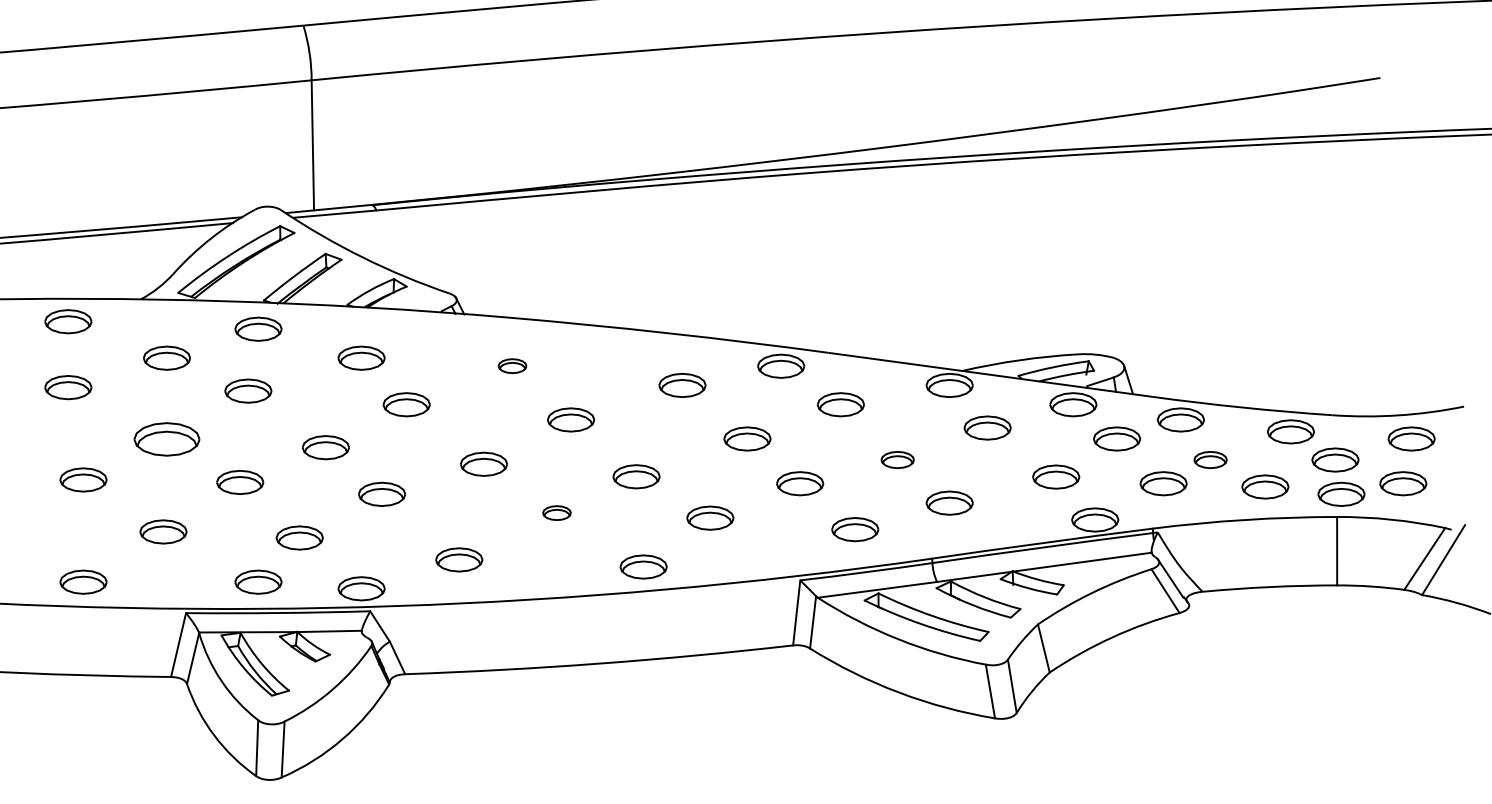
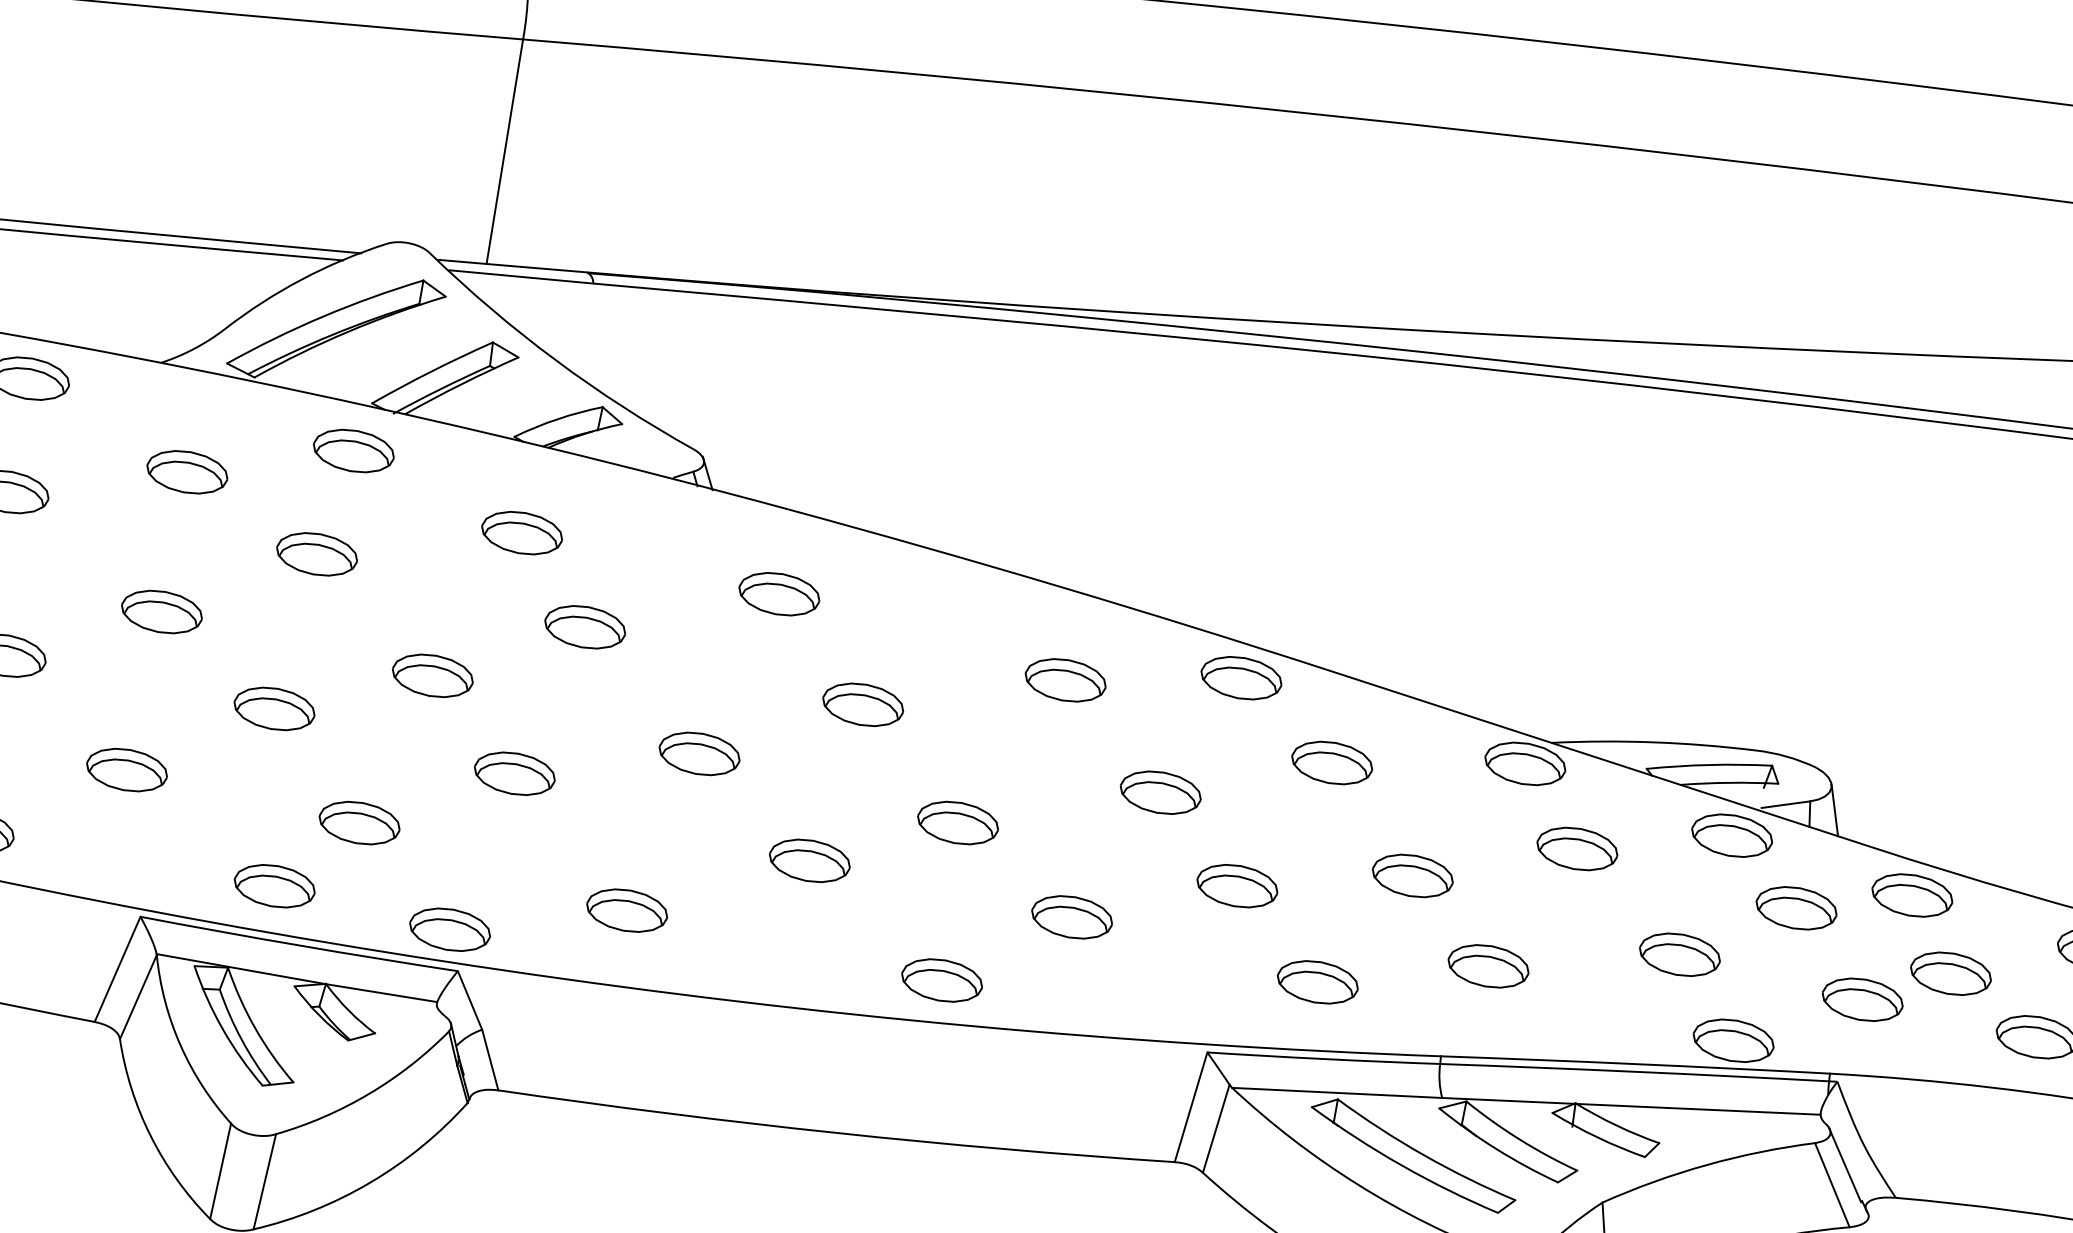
part: (512, 365) -> (779, 592), size x1.67
part: (166, 439) -> (161, 611), size x0.71
part: (897, 459) -> (1412, 874), size x1.43
part: (1210, 459) -> (1950, 972), size x1.43
part: (556, 512) -> (809, 859), size x1.67

